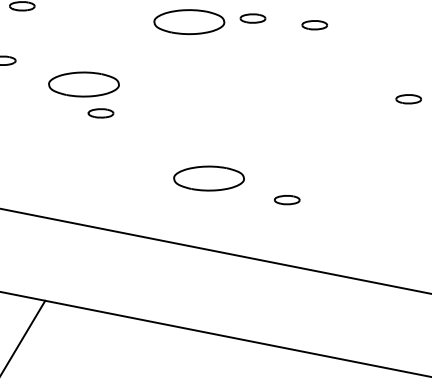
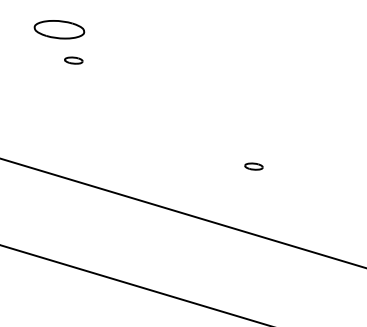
part: (83, 84) -> (58, 29), size x0.7
part: (100, 113) -> (73, 60), size x0.7
part: (208, 178) -> (176, 136), removed
part: (287, 200) -> (254, 166), size x0.7

